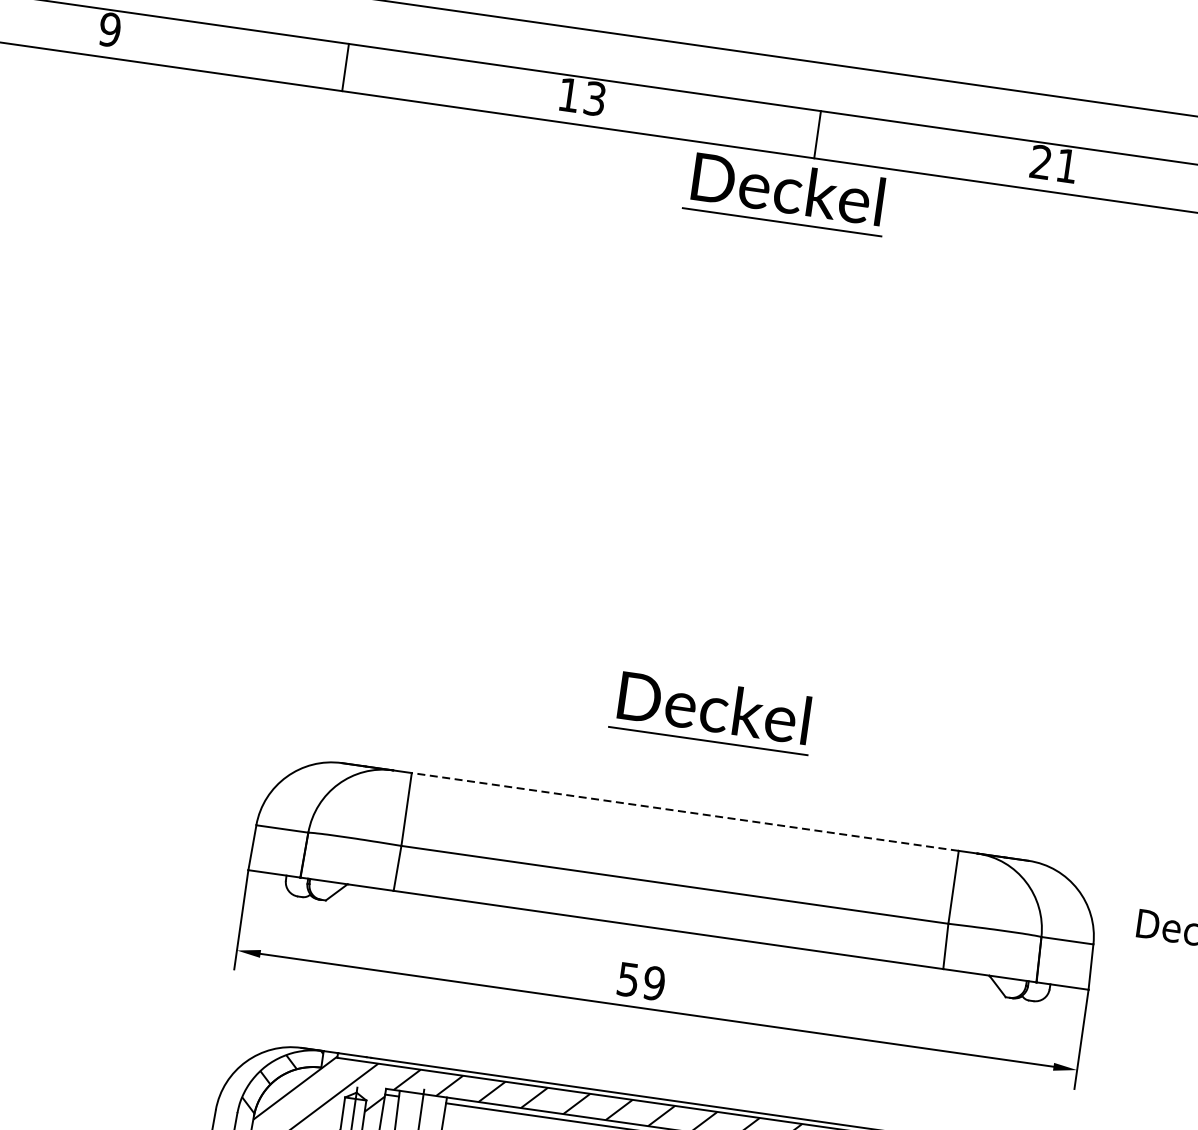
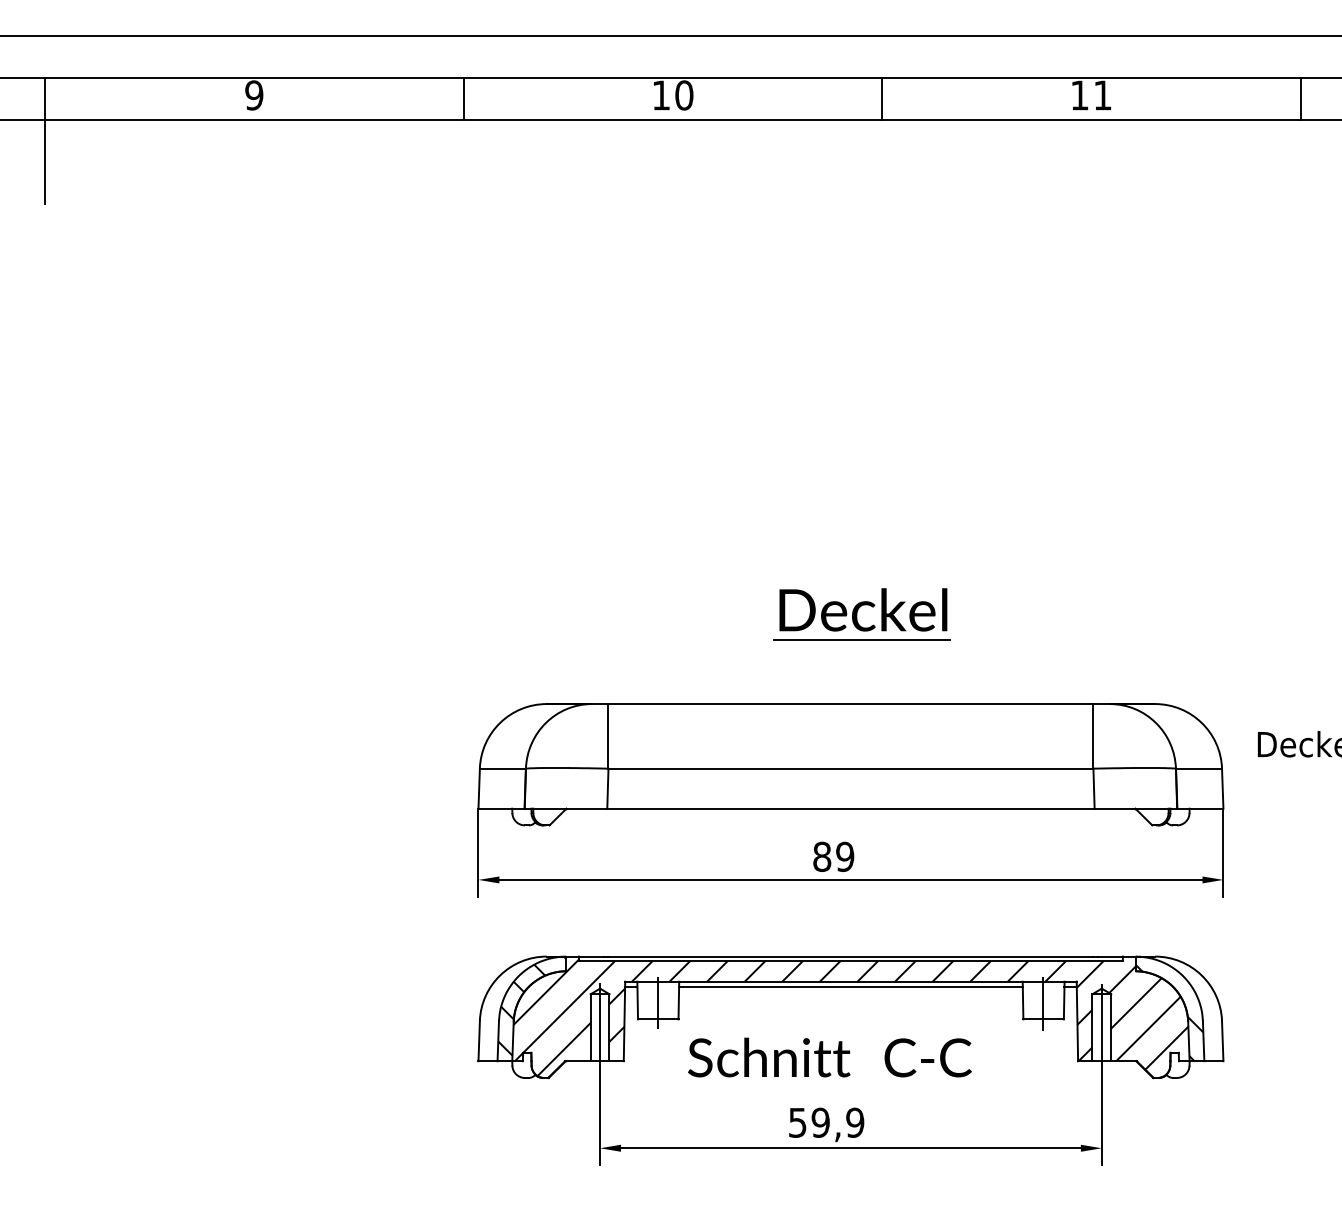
text: (595, 98) -> (684, 95), 13 -> 10
text: (1040, 162) -> (1079, 95), 21 -> 11
part: (785, 193) -> (861, 154), removed
line: (684, 812) -> (850, 704), dashed -> solid
text: (628, 979) -> (822, 856), 59 -> 89

